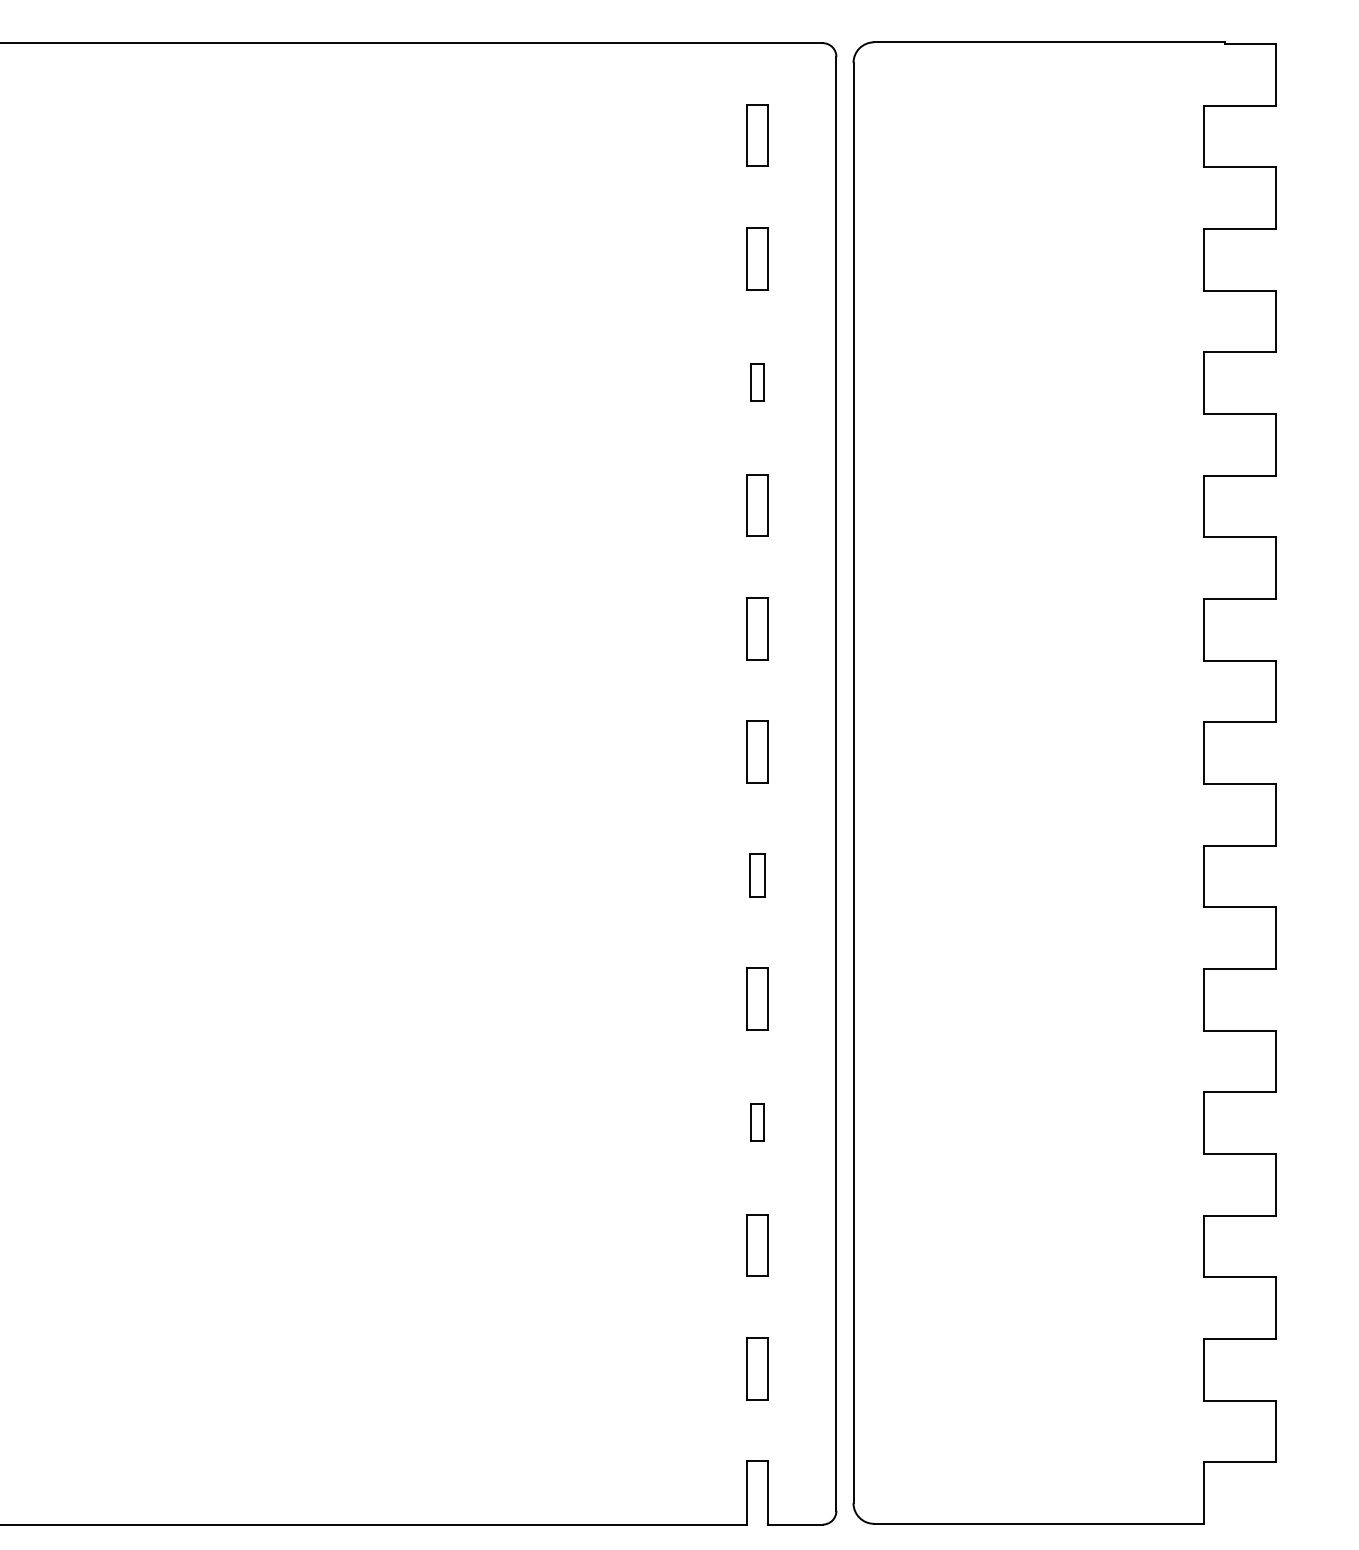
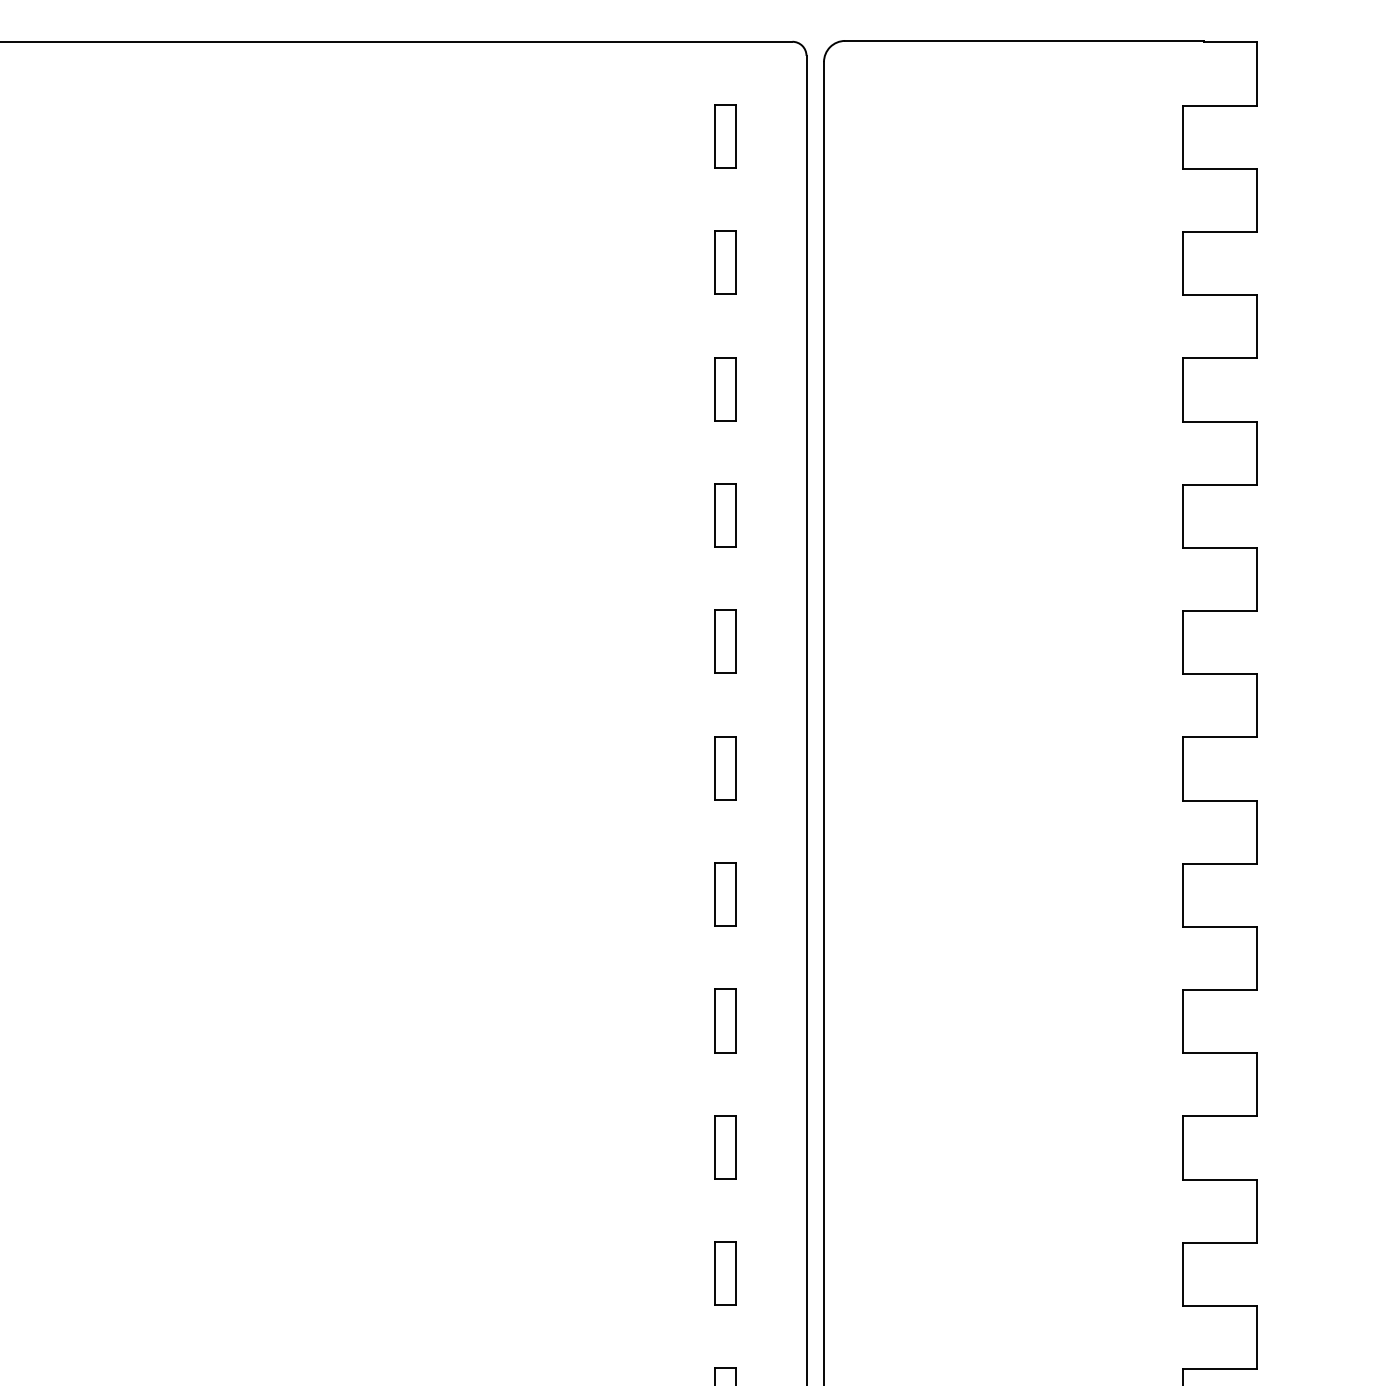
part: (757, 381) -> (725, 388), size x1.67
part: (757, 875) -> (725, 894), size x1.43
part: (757, 1121) -> (725, 1146), size x1.67

